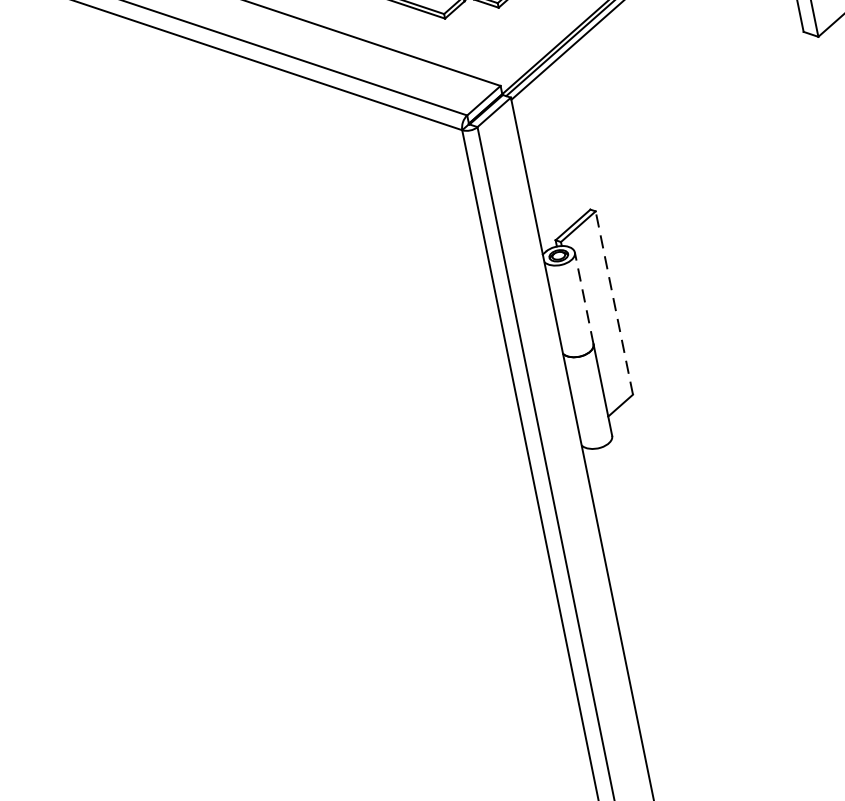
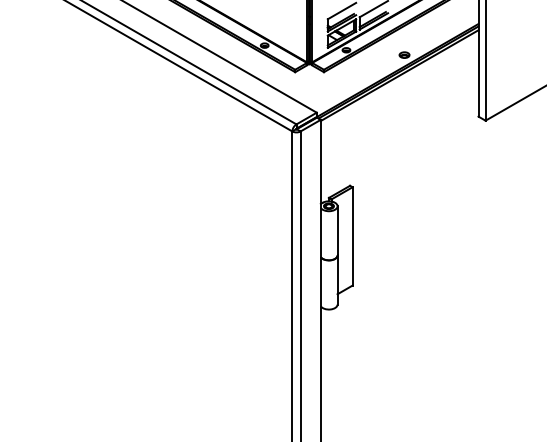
line: (583, 297) -> (337, 230), dashed -> solid
line: (613, 301) -> (352, 235), dashed -> solid

